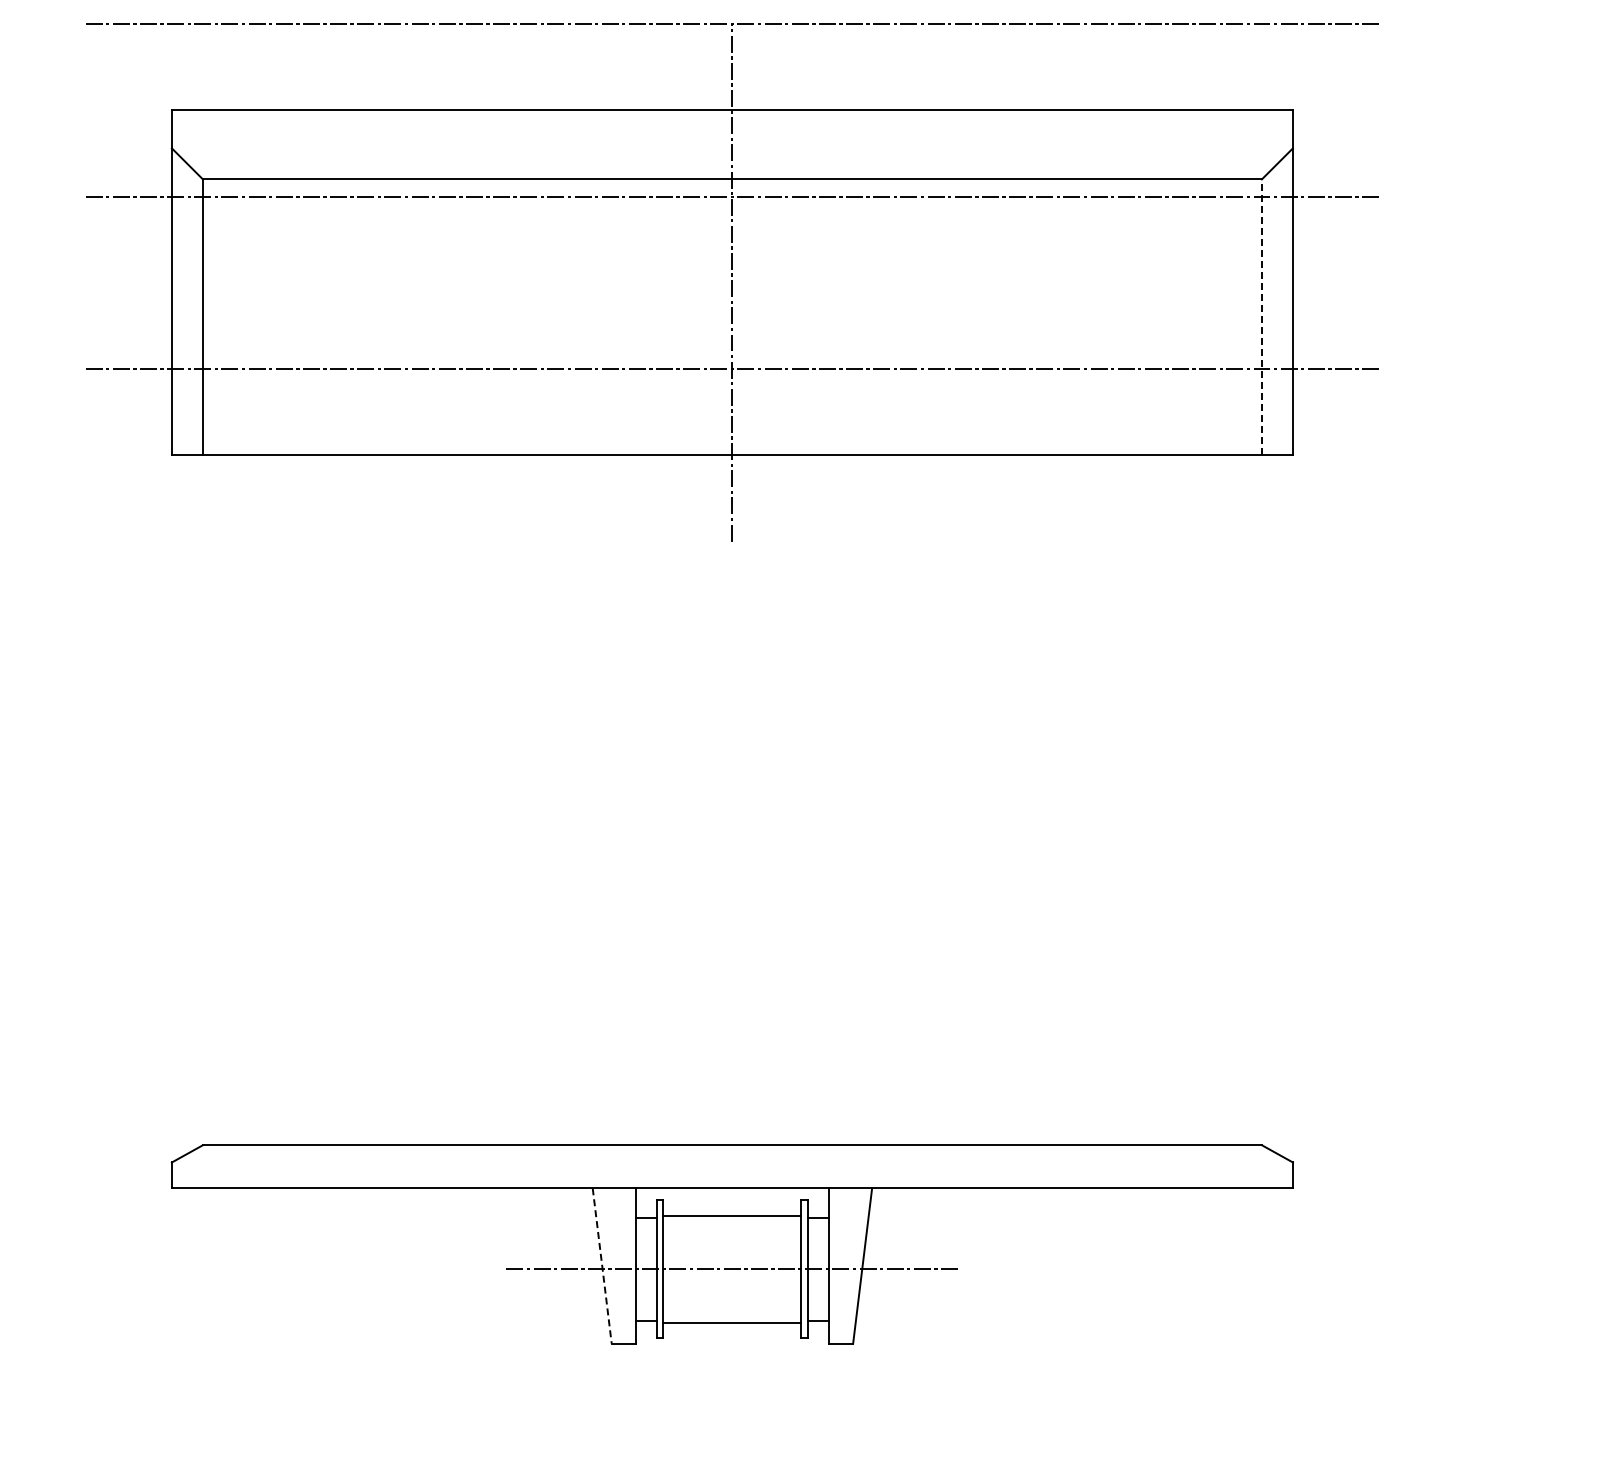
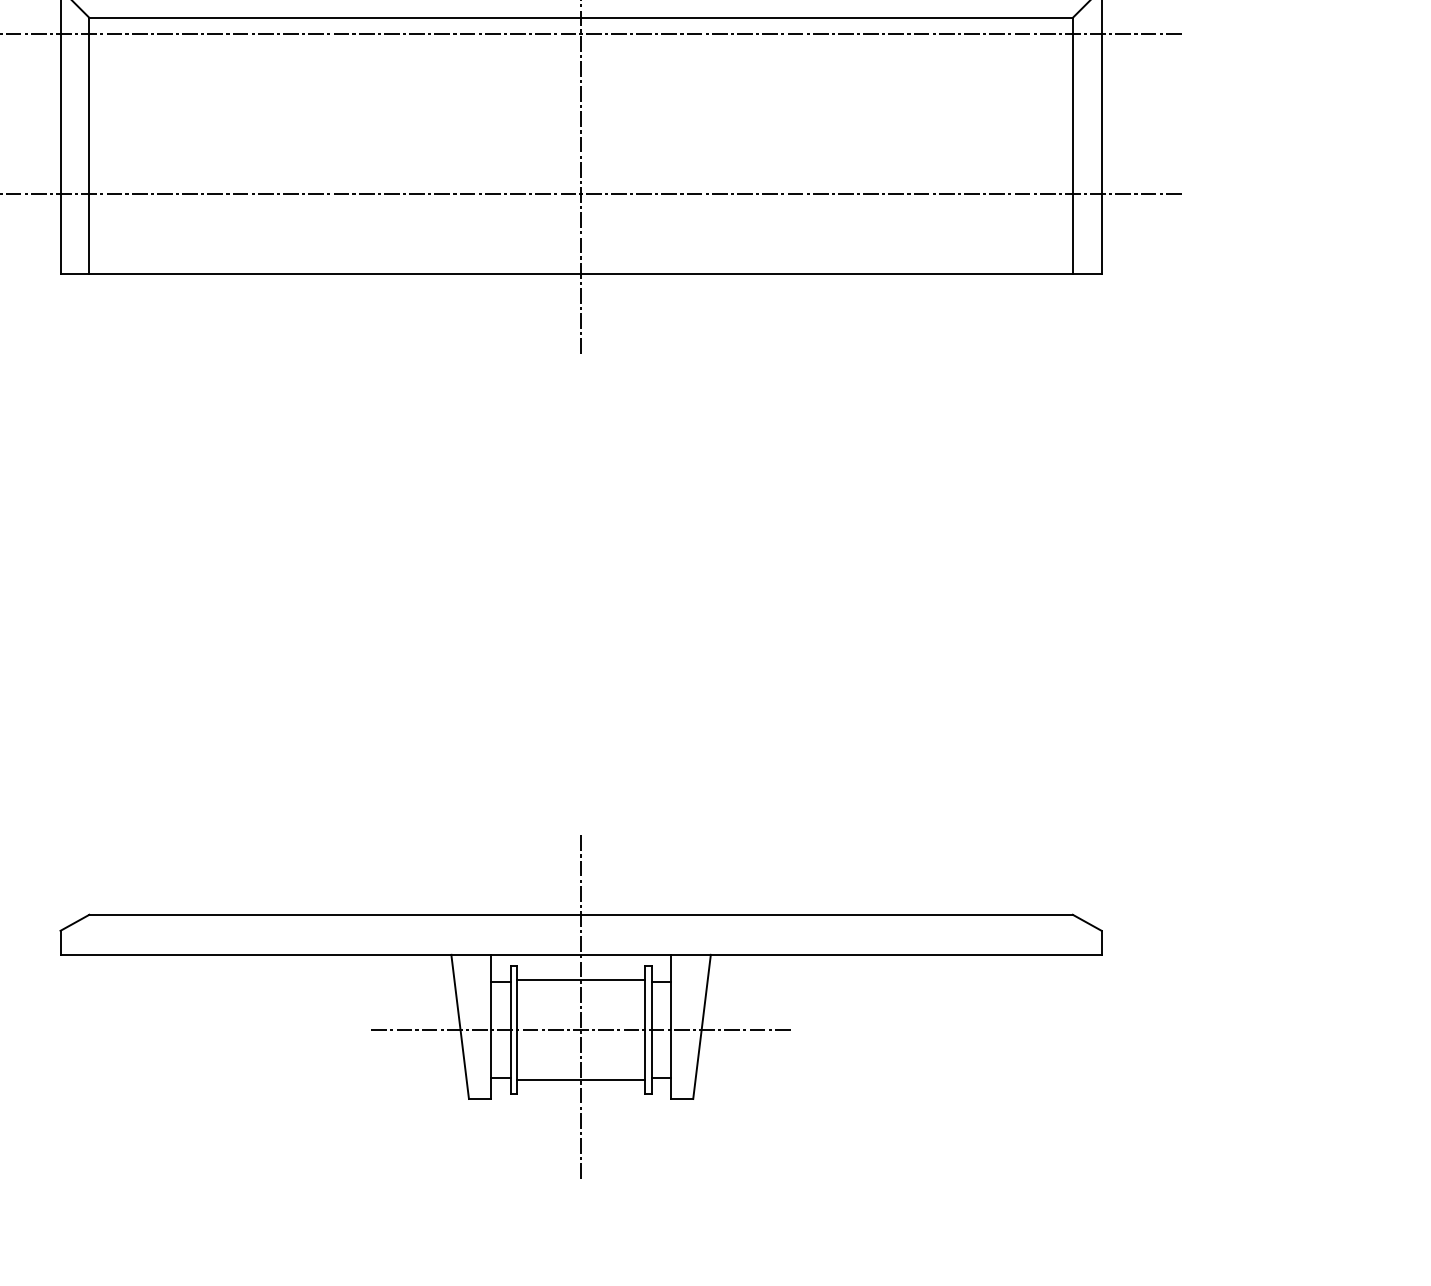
line: (1261, 317) -> (1072, 146), dashed -> solid
line: (732, 1244) -> (581, 1006), added
line: (602, 1266) -> (460, 1027), dashed -> solid

